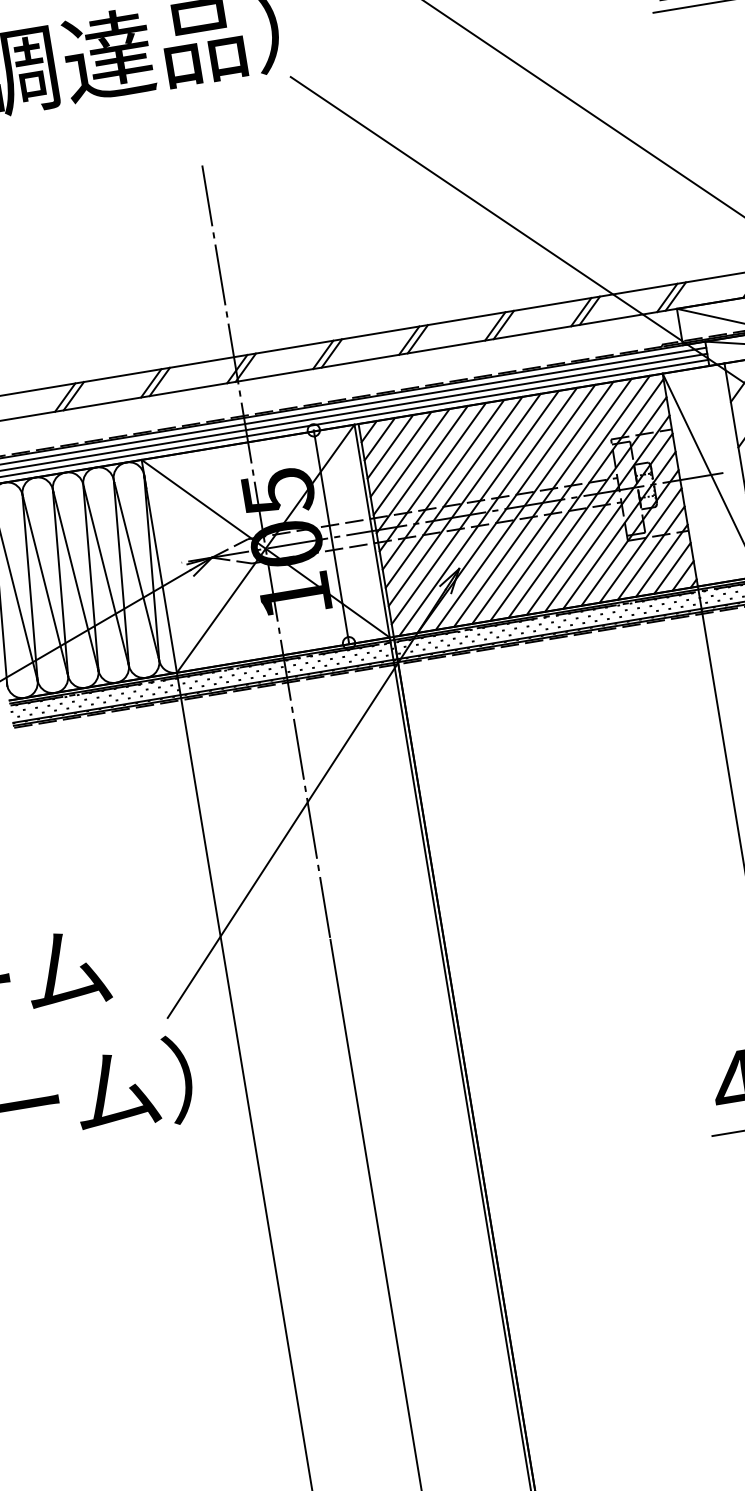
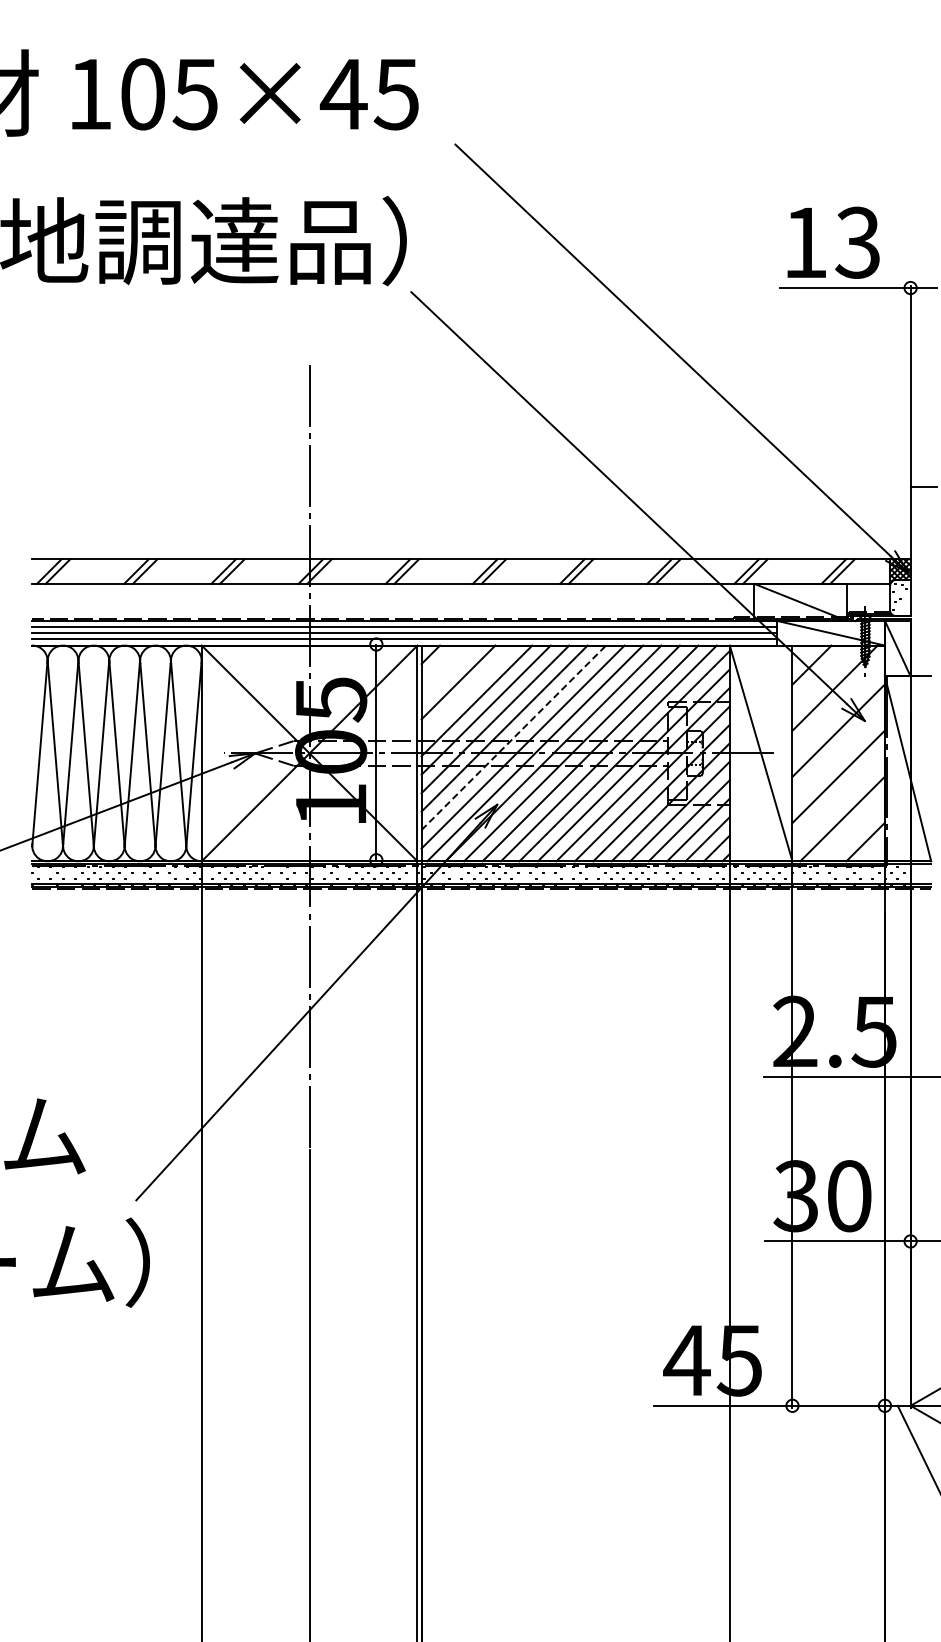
line: (379, 438) -> (439, 663), removed
line: (389, 446) -> (448, 672), removed
line: (411, 461) -> (467, 691), removed
line: (465, 499) -> (514, 737), solid -> dashed

